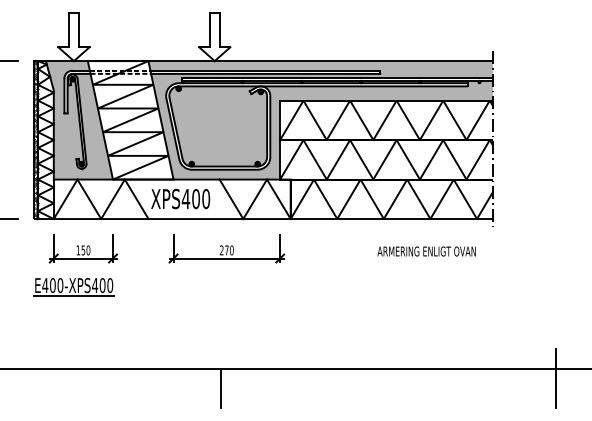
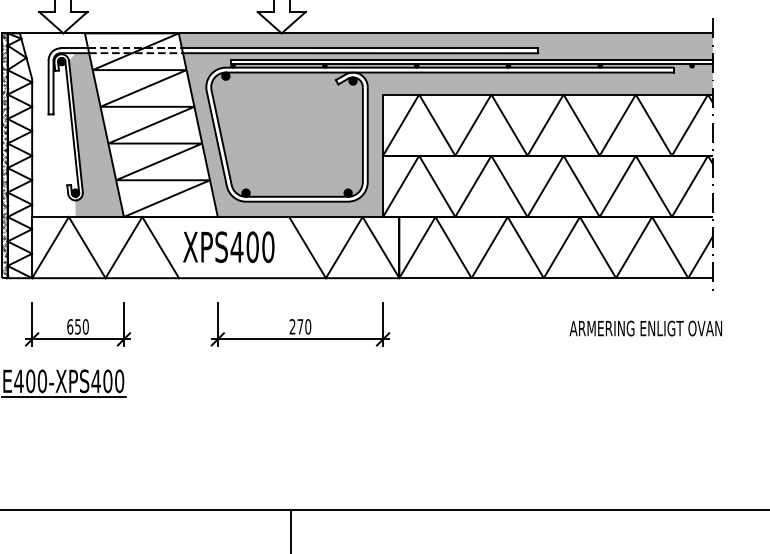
fill: (67, 120) -> (53, 125), removed
text: (78, 250) -> (70, 326), 150 -> 650
text: (426, 251) -> (645, 328), moved

